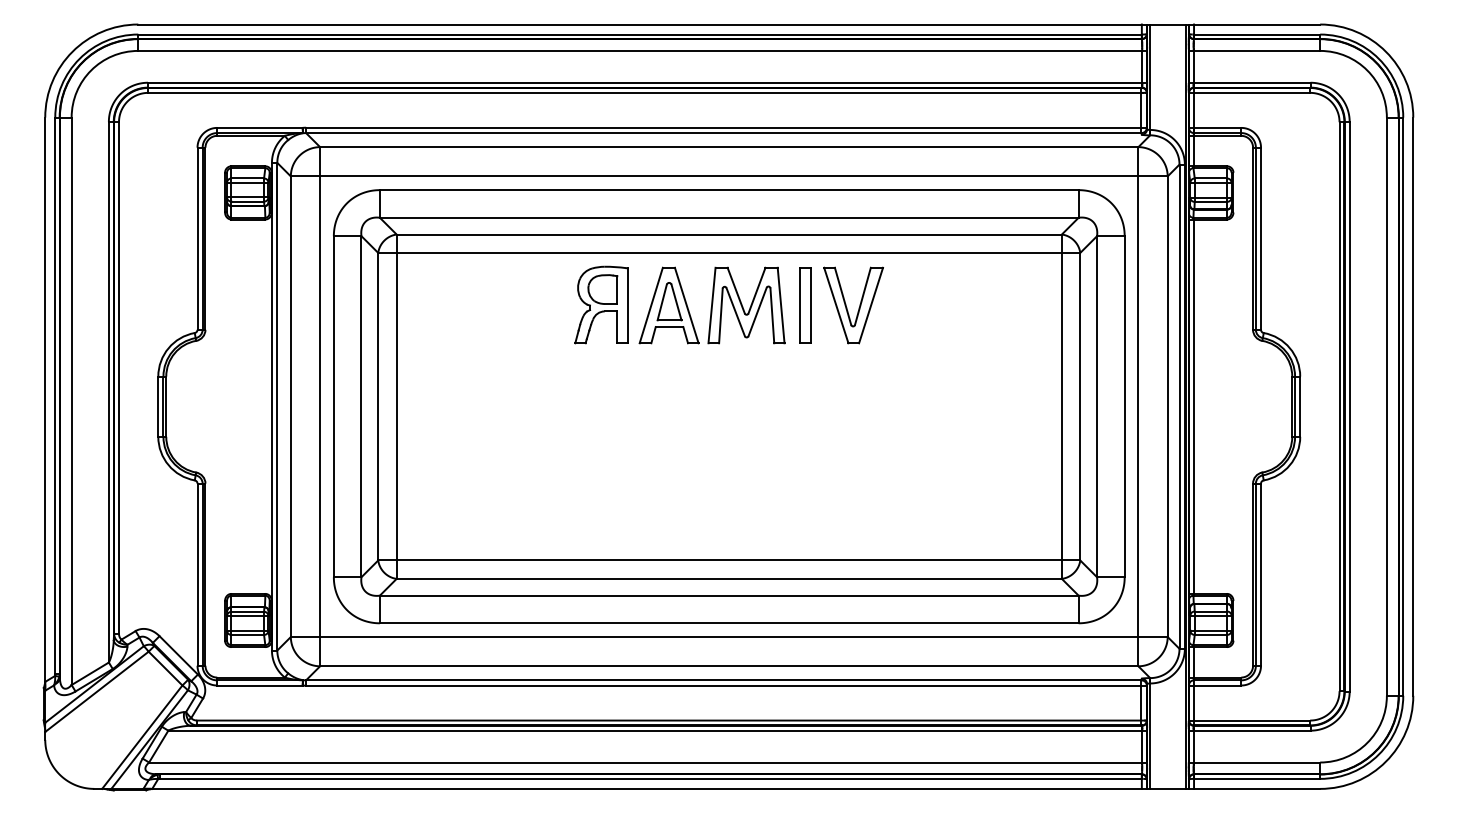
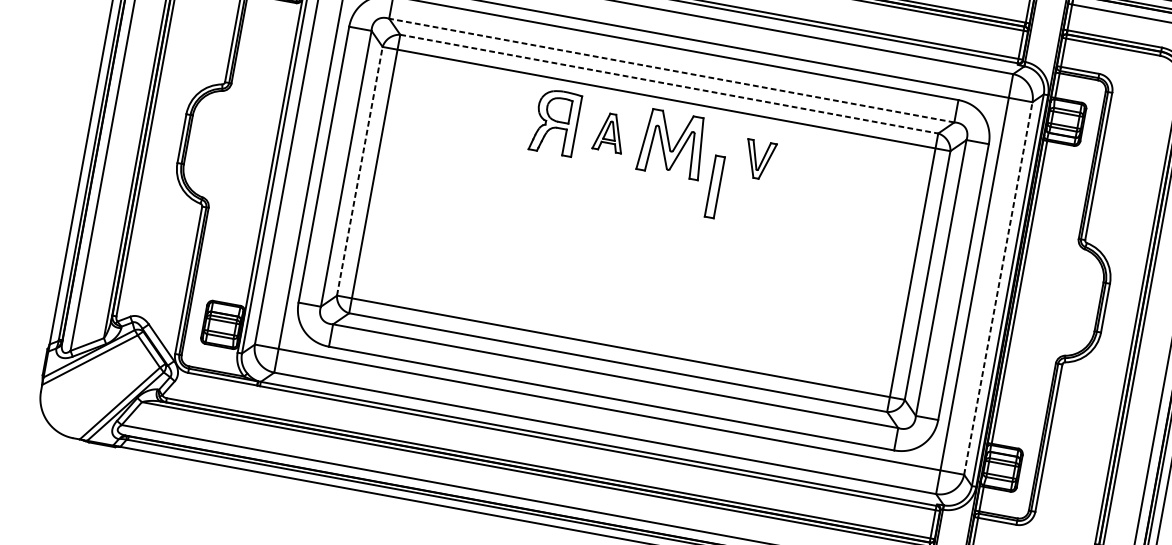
line: (728, 217) -> (671, 70), solid -> dashed
line: (729, 234) -> (669, 84), solid -> dashed
part: (668, 305) -> (609, 132), size x0.6
part: (805, 305) -> (714, 186), moved
part: (853, 305) -> (759, 159), size x0.6
line: (378, 406) -> (360, 171), solid -> dashed
line: (1167, 406) -> (998, 288), solid -> dashed

